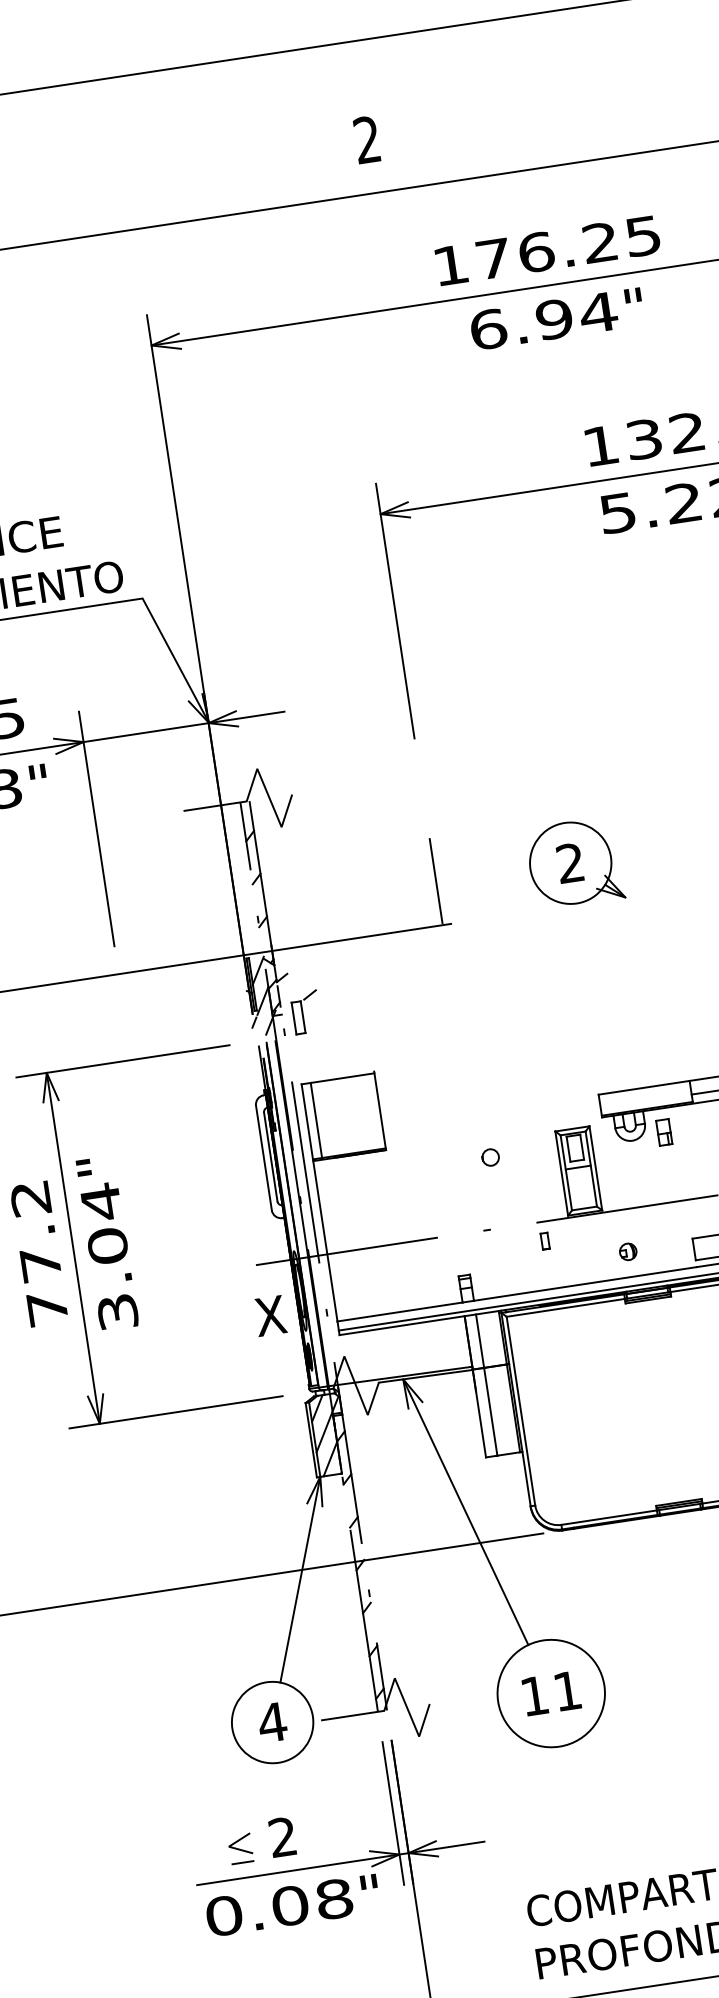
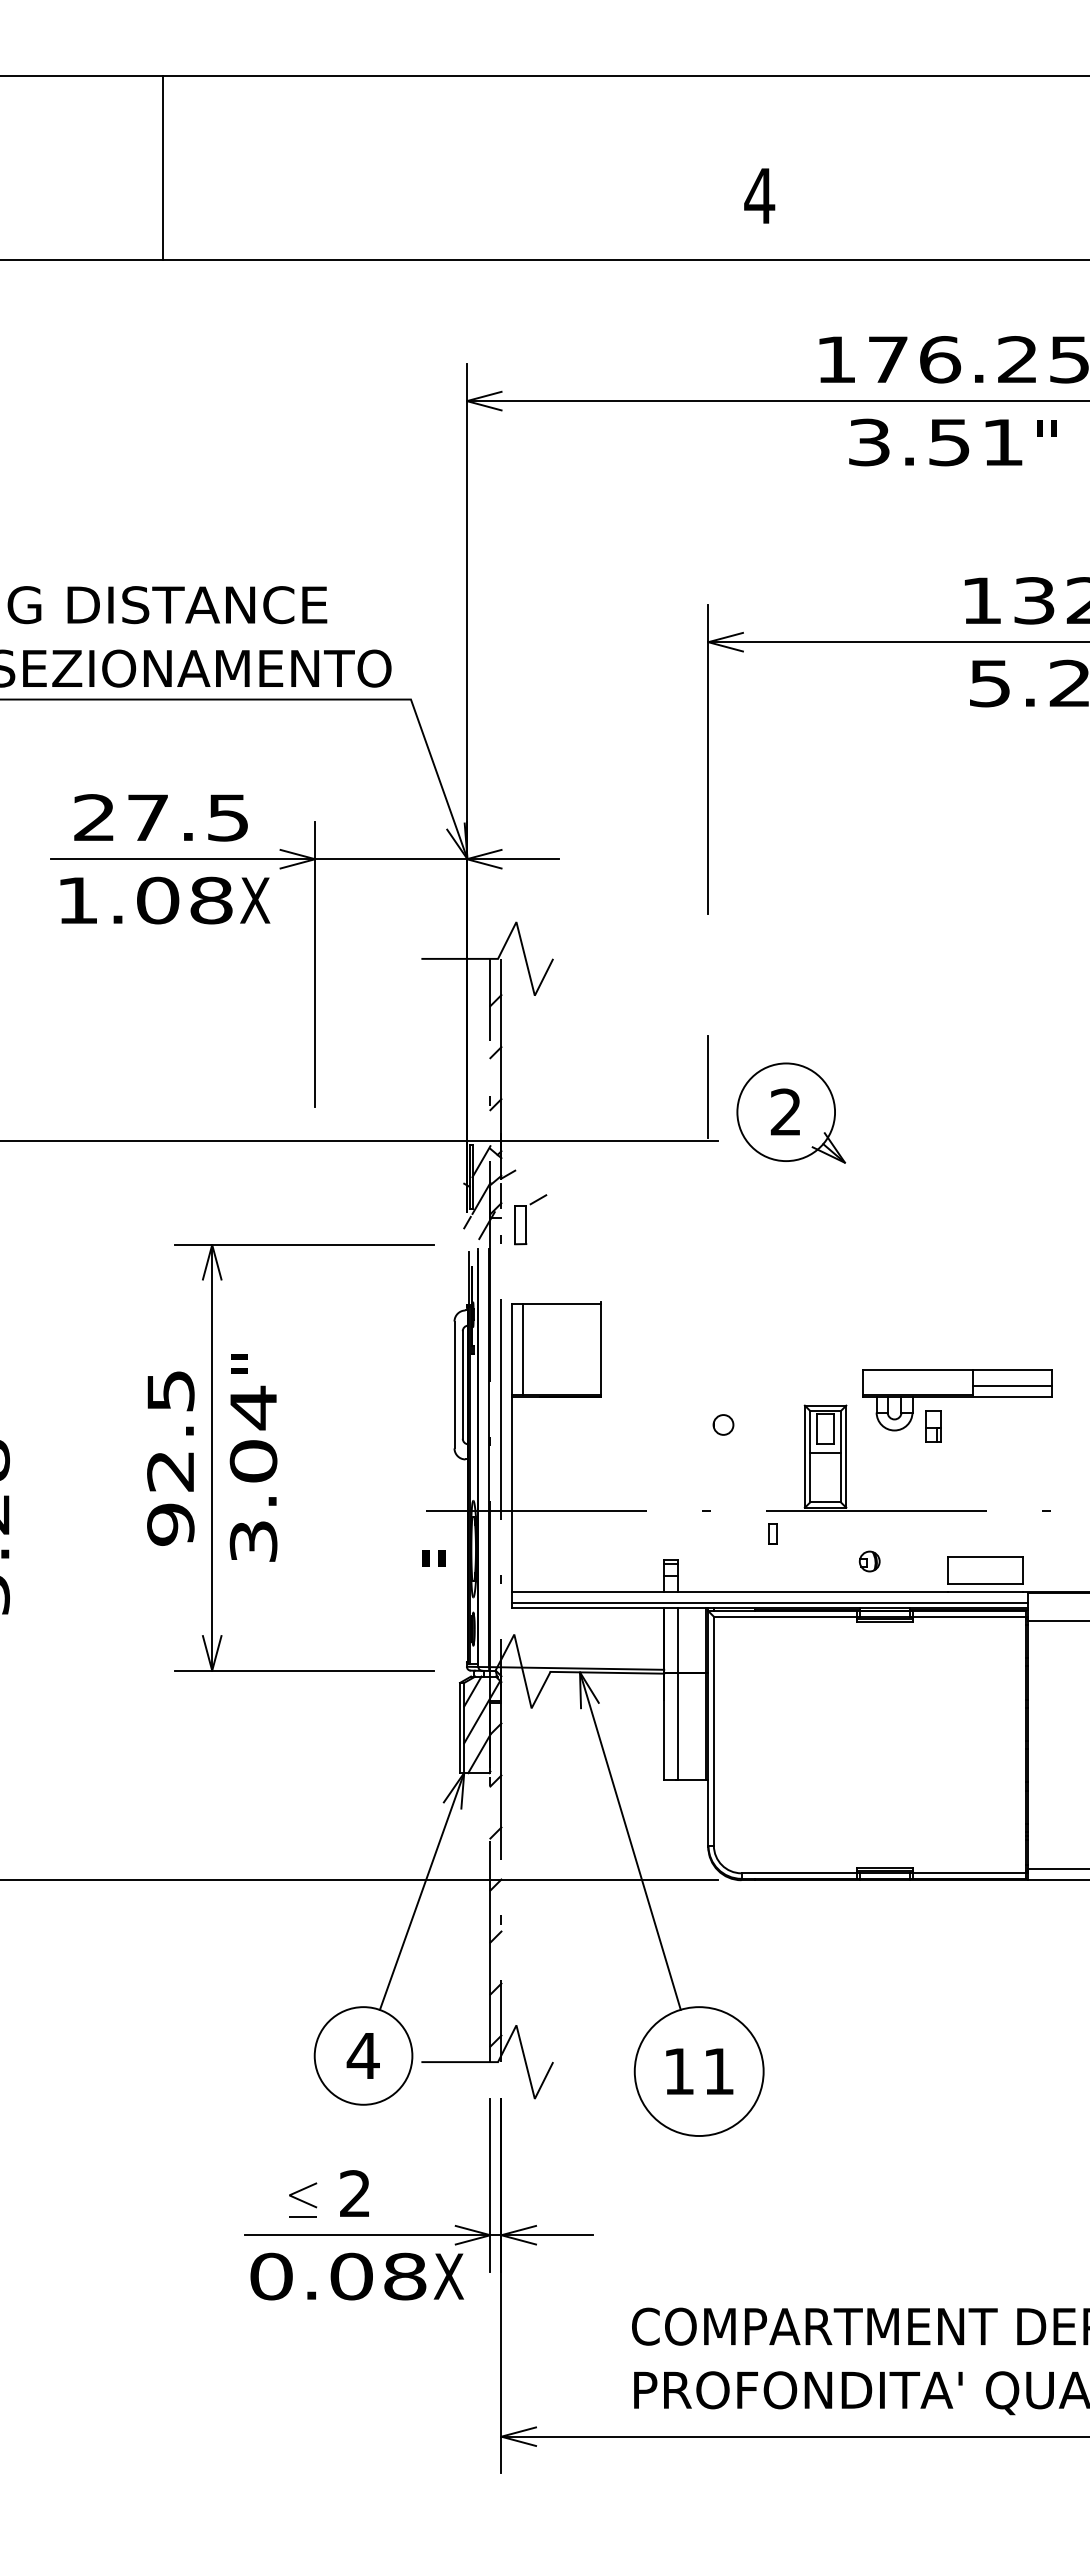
text: (367, 139) -> (759, 195), 2 -> 4
text: (543, 321) -> (936, 442), 6.94 -> 3.51
text: (39, 783) -> (255, 900), " -> X
part: (575, 862) -> (791, 1112), moved
text: (39, 1254) -> (170, 1458), 77.2 -> 92.5
text: (270, 1316) -> (433, 1573), X -> "
text: (370, 1893) -> (448, 2276), " -> X

